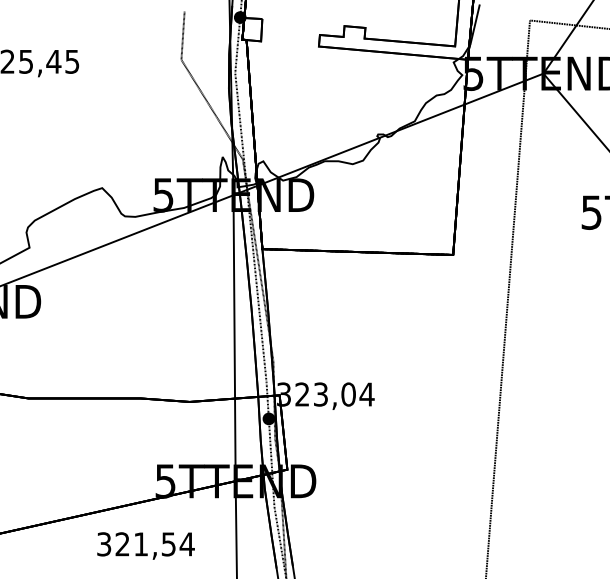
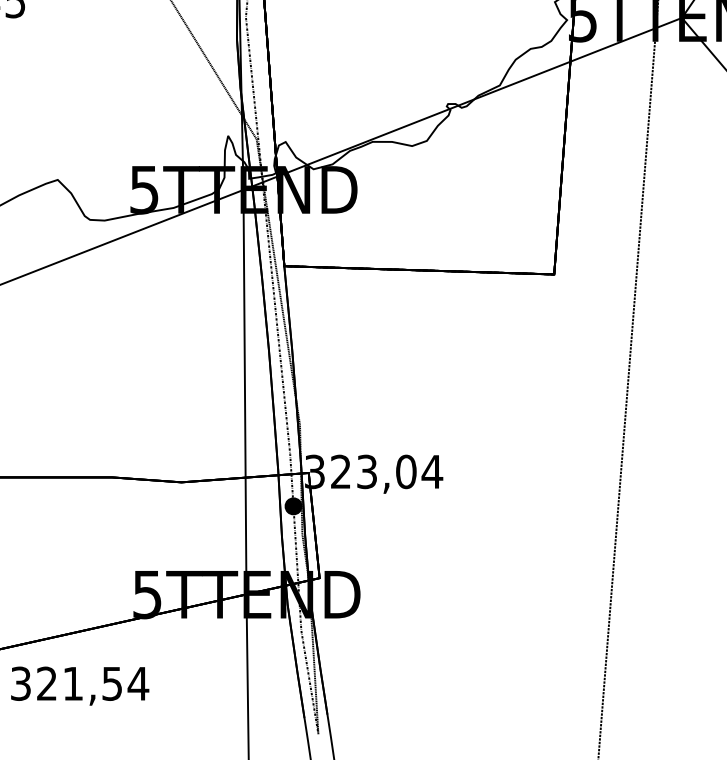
text: (145, 545) -> (79, 685), moved

